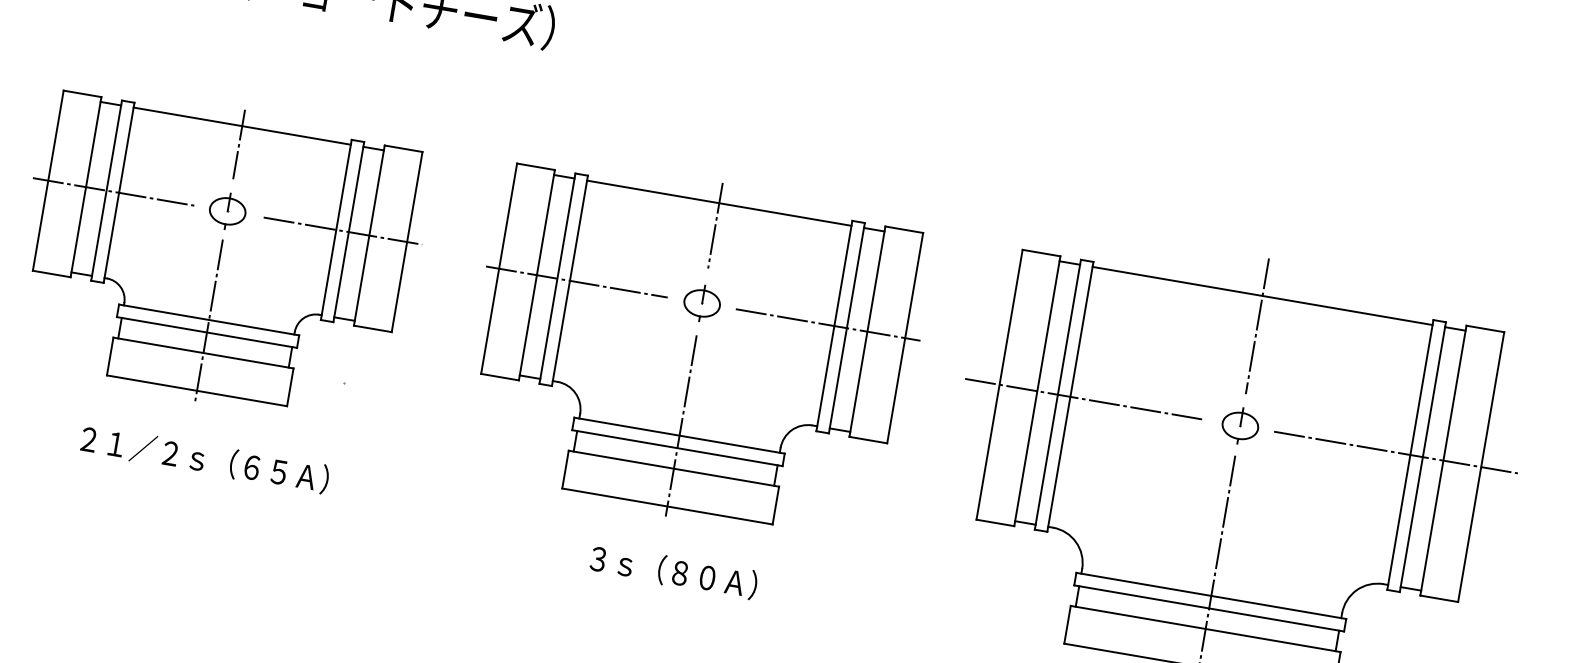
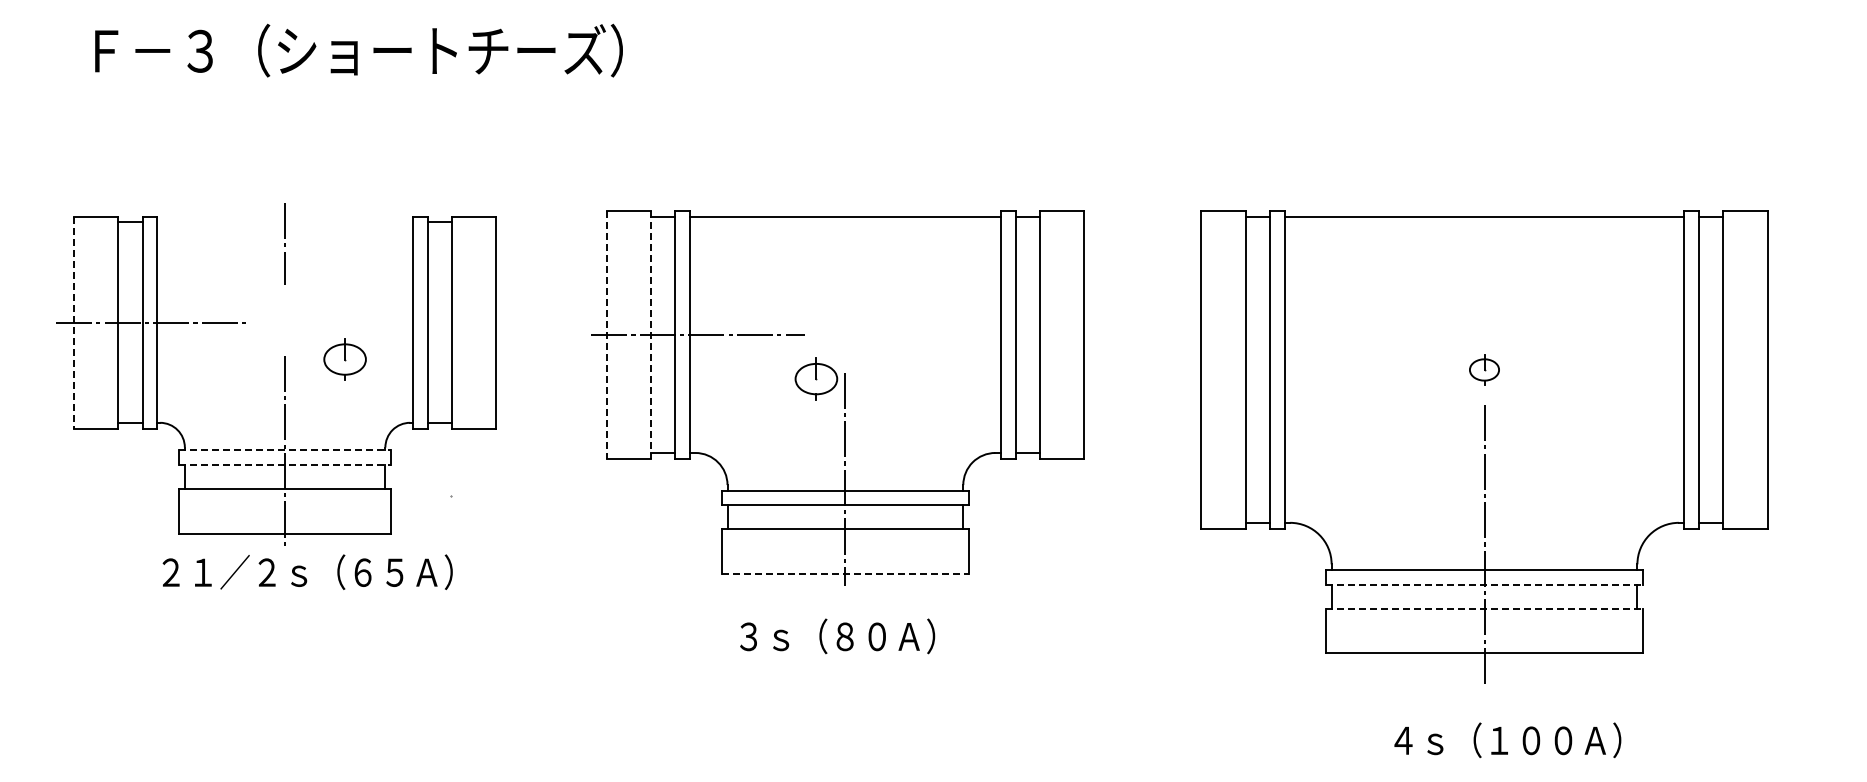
line: (241, 126) -> (284, 222), removed
line: (48, 180) -> (74, 322), solid -> dashed
part: (227, 211) -> (344, 359), moved
line: (715, 225) -> (845, 243), removed
line: (342, 231) -> (420, 322), removed
line: (499, 269) -> (606, 335), solid -> dashed
line: (537, 275) -> (651, 335), solid -> dashed
part: (702, 302) -> (816, 378), moved
line: (209, 320) -> (285, 450), solid -> dashed
line: (827, 325) -> (993, 335), removed
line: (1257, 326) -> (1484, 252), removed
line: (207, 332) -> (285, 465), solid -> dashed
line: (1083, 398) -> (1299, 369), removed
part: (1240, 425) -> (1484, 369), size x0.7
line: (1396, 452) -> (1667, 369), removed
text: (205, 458) -> (307, 571), moved
line: (667, 506) -> (845, 573), solid -> dashed
text: (673, 571) -> (837, 636), moved
line: (1209, 608) -> (1484, 584), solid -> dashed
line: (1205, 628) -> (1484, 608), solid -> dashed

